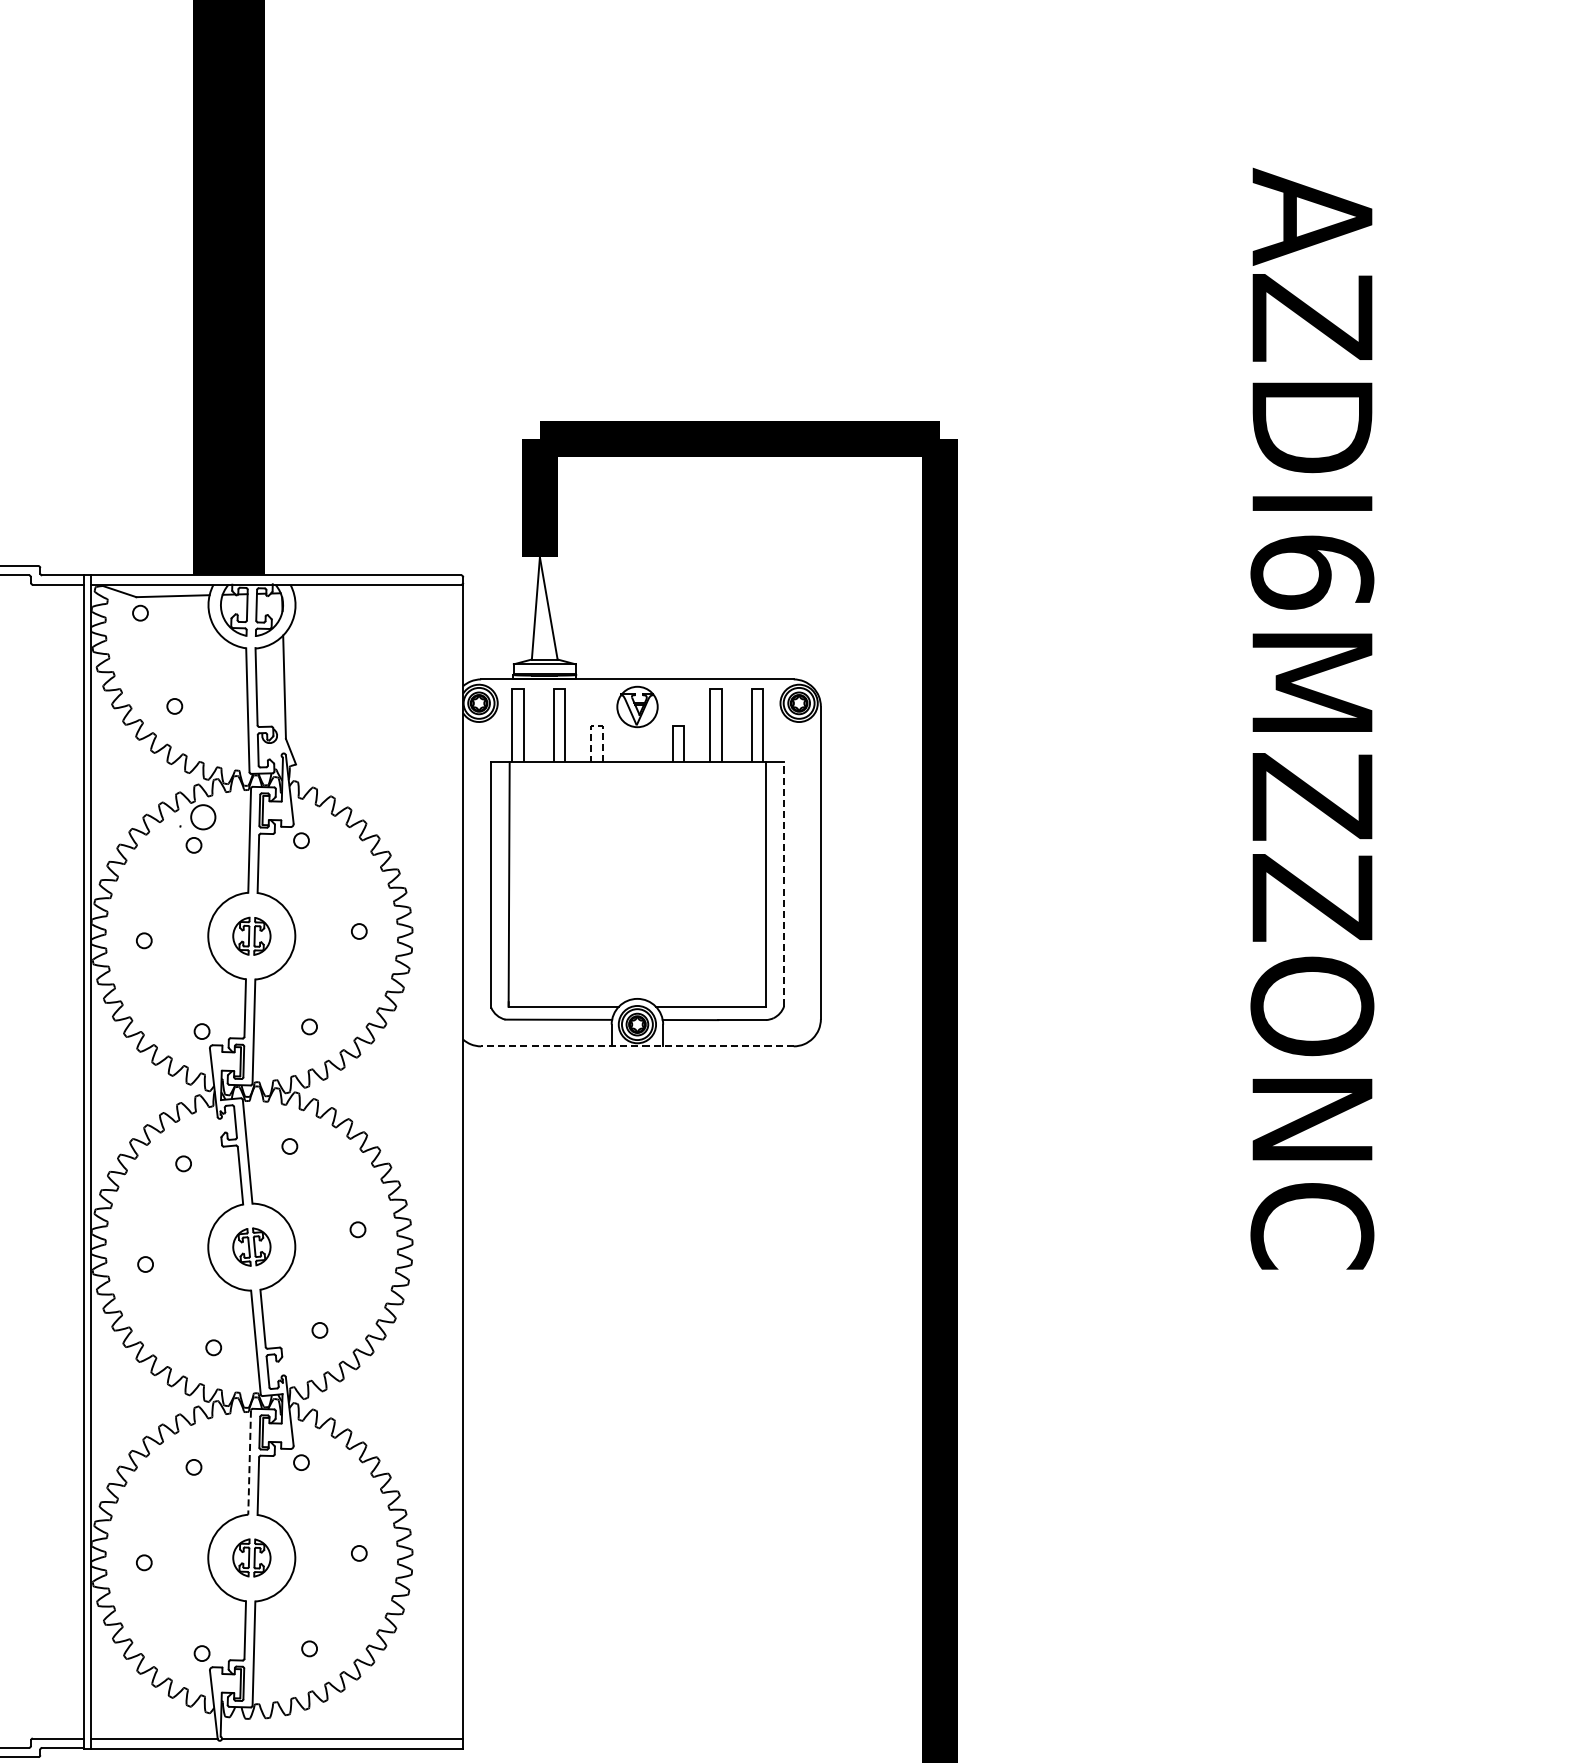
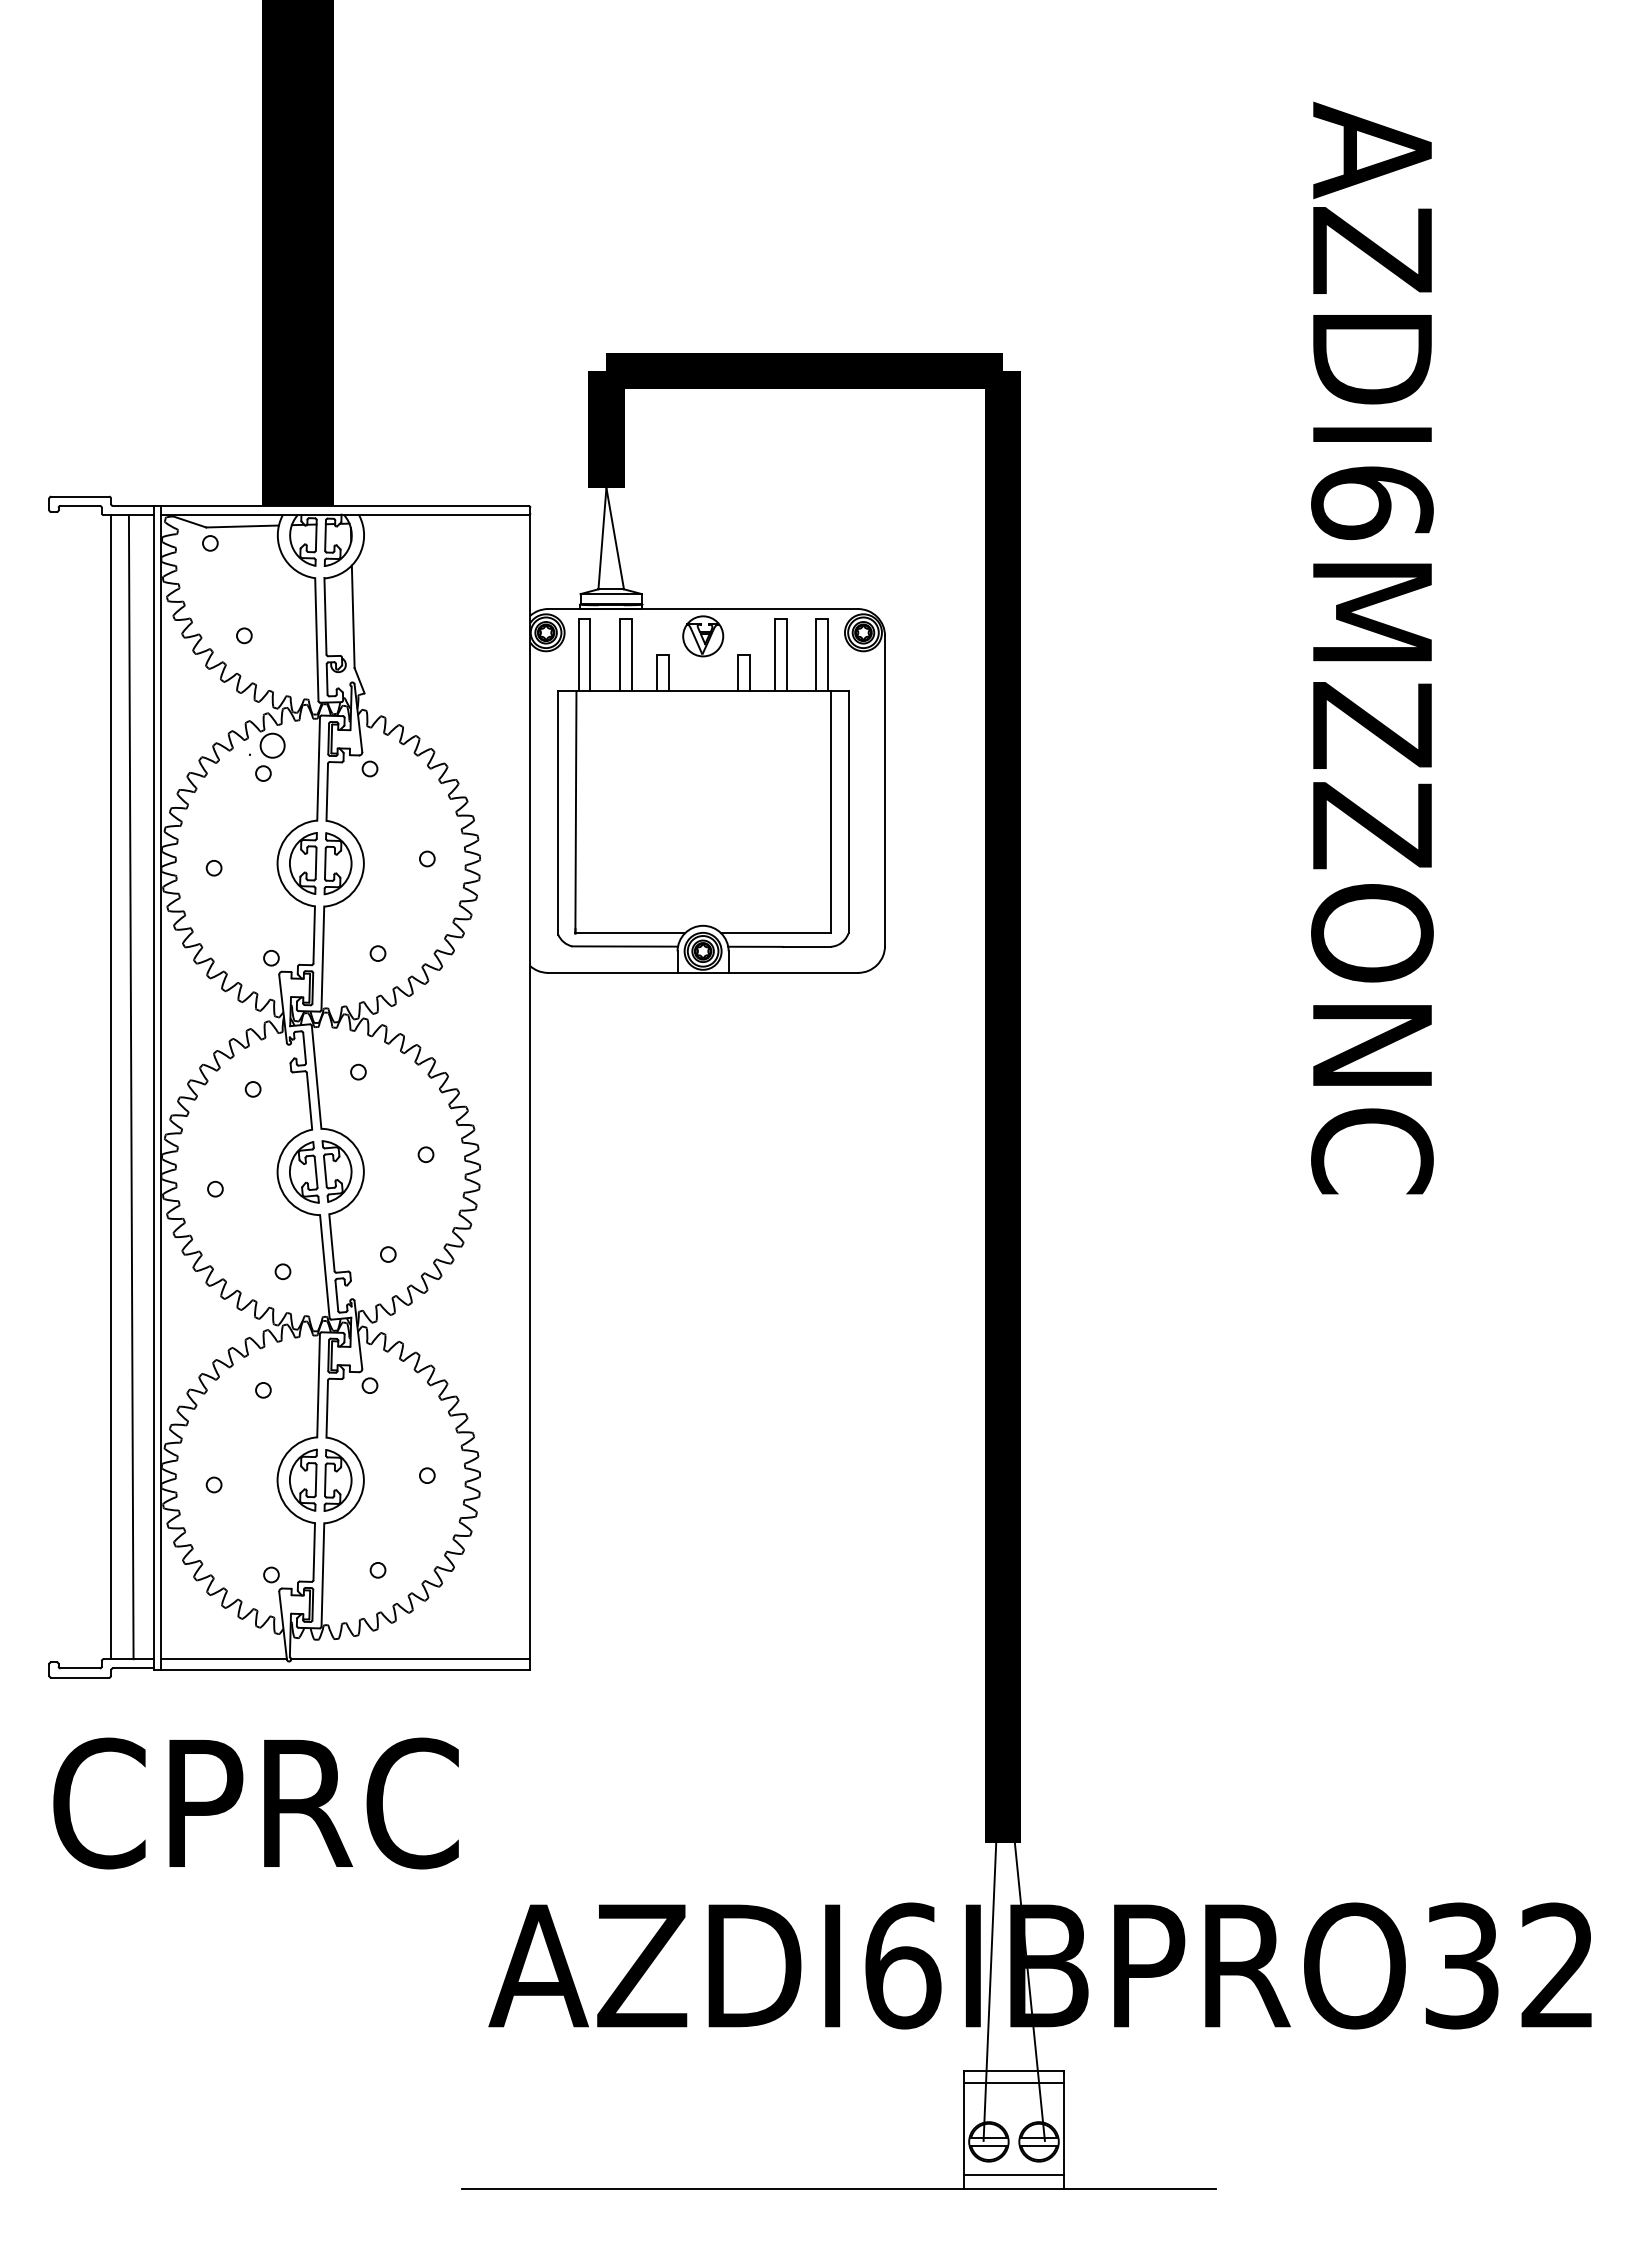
line: (596, 726) -> (662, 655), dashed -> solid
line: (784, 883) -> (848, 811), dashed -> solid
part: (251, 936) -> (320, 863), size x1.67
line: (637, 1045) -> (703, 972), dashed -> solid
line: (40, 1161) -> (111, 1087), added
line: (59, 1161) -> (130, 1087), added
part: (251, 1246) -> (320, 1171), size x1.67
line: (249, 1462) -> (318, 1385), dashed -> solid
part: (251, 1557) -> (320, 1479), size x1.67

